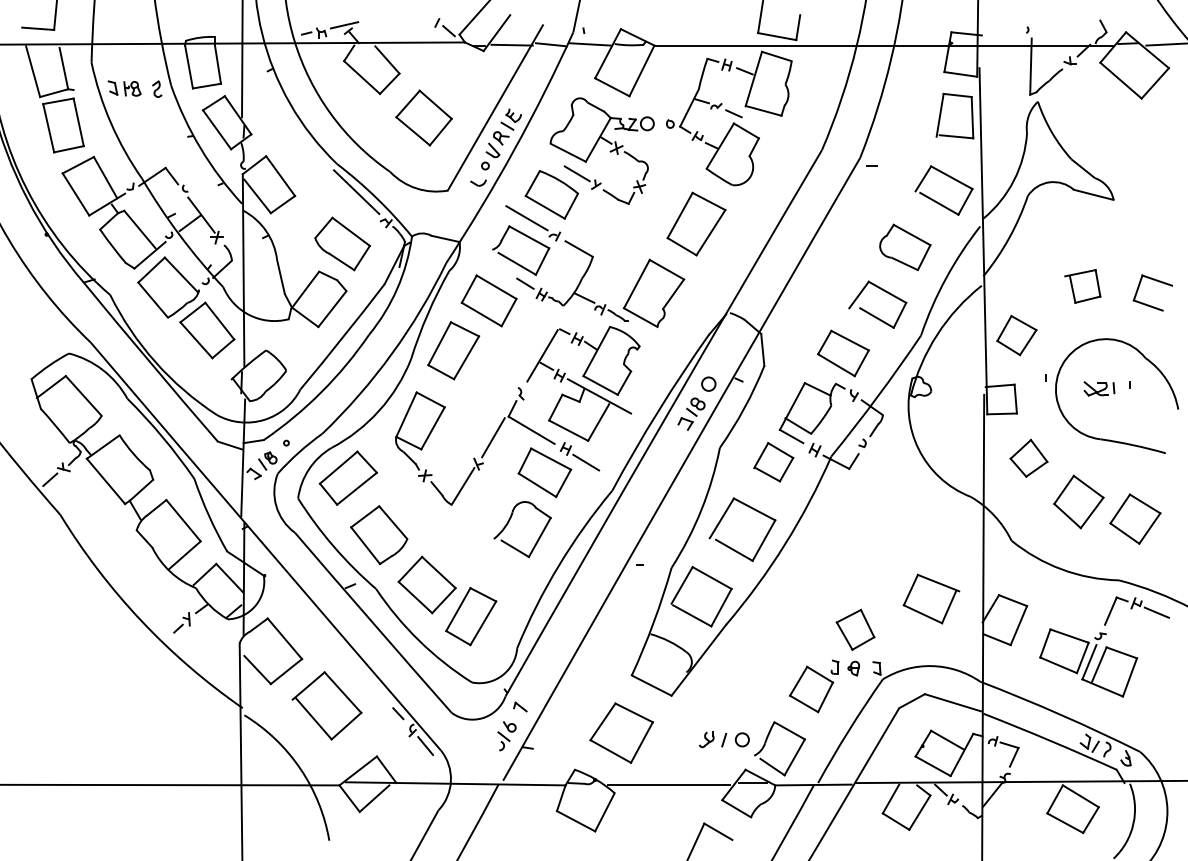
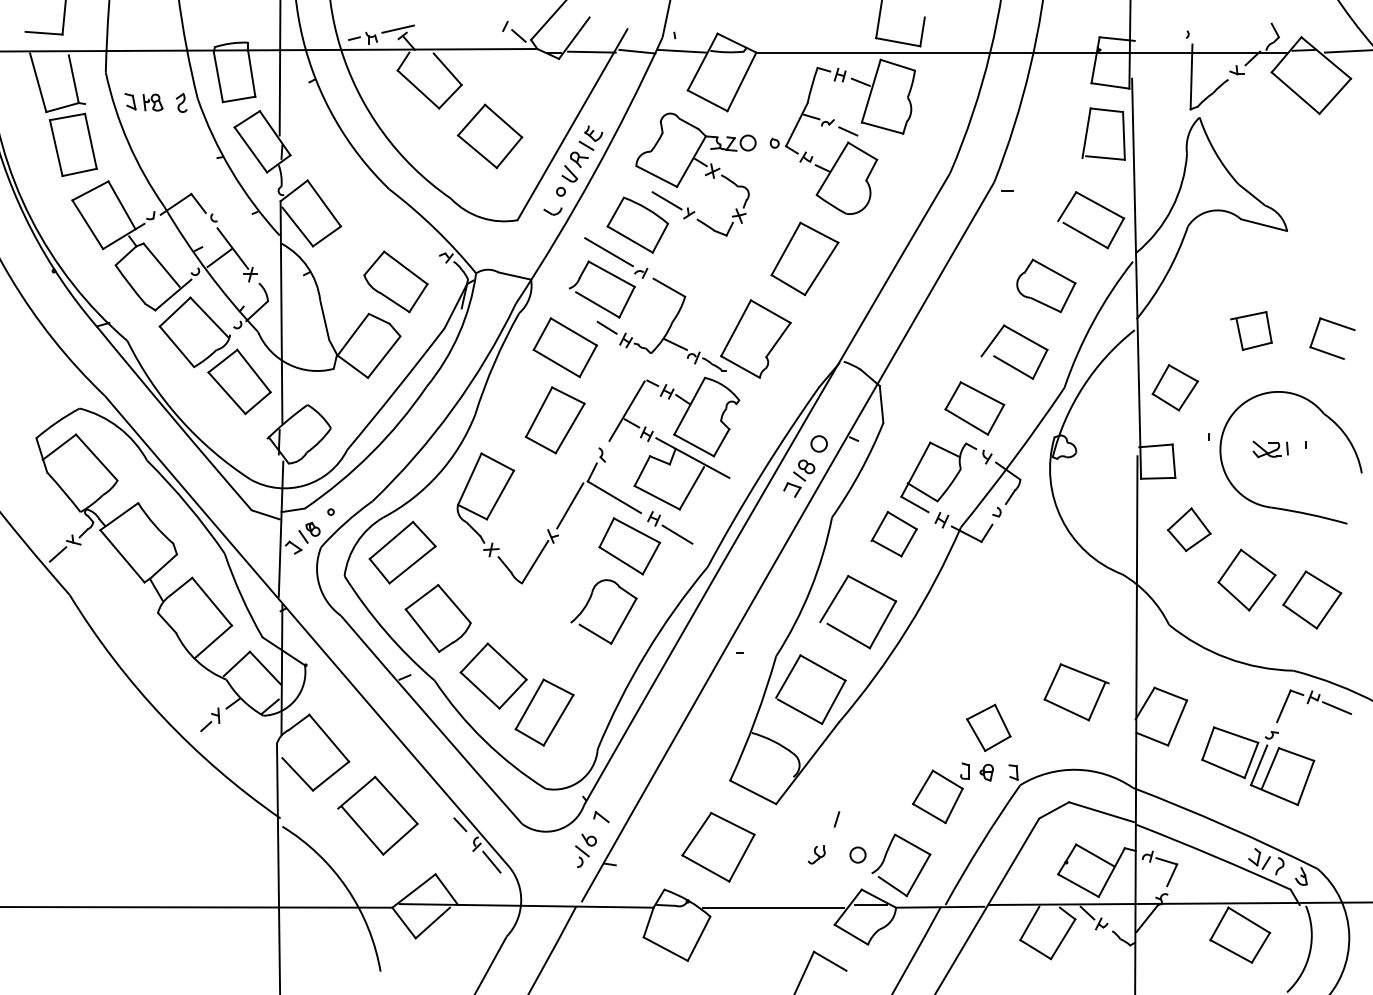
line: (356, 191) -> (412, 221), removed
part: (452, 350) -> (554, 420), moved
line: (723, 740) -> (836, 819), moved

